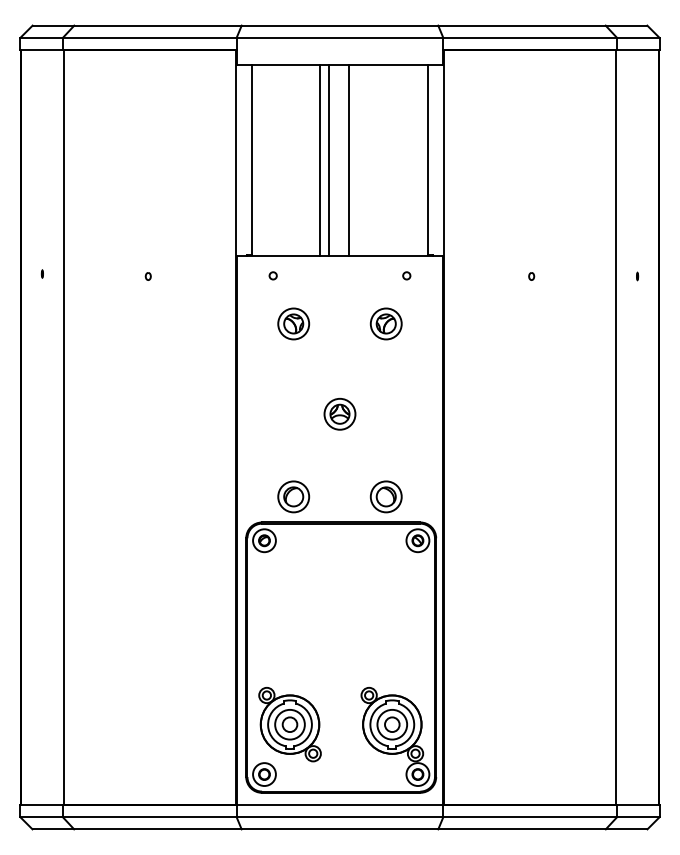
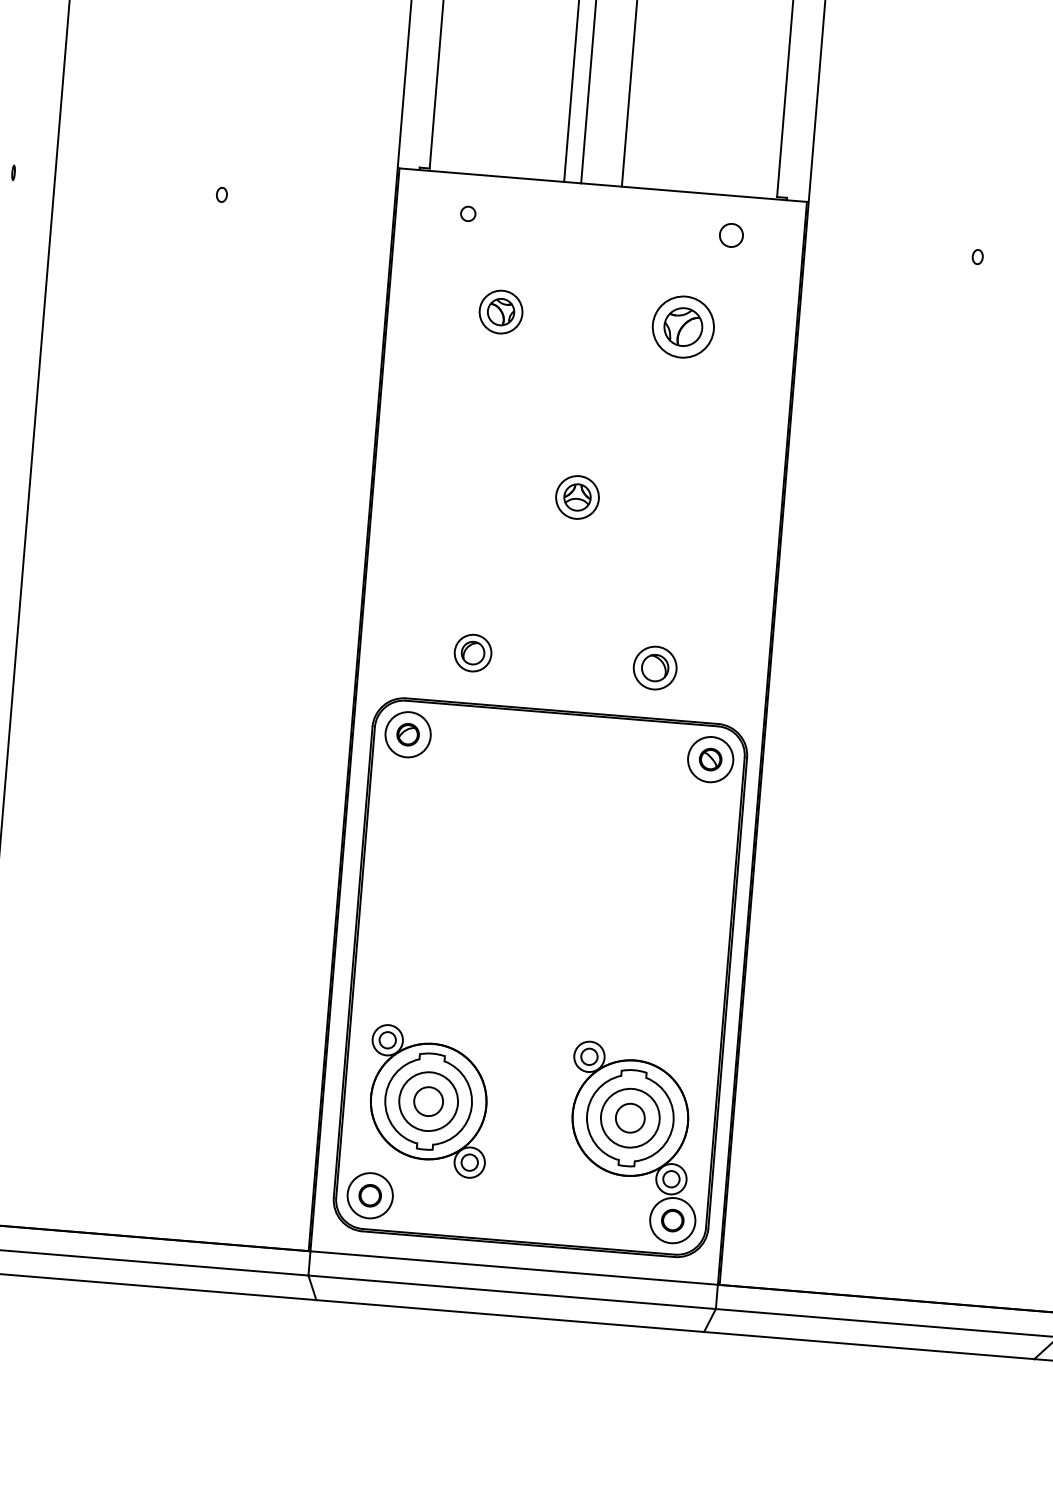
circle: (406, 275) -> (731, 234), size x1.6
part: (293, 323) -> (500, 311), size x0.7
part: (339, 413) -> (576, 496), size x0.7
part: (293, 496) -> (472, 652), size x0.6
part: (385, 496) -> (653, 667), size x0.7

